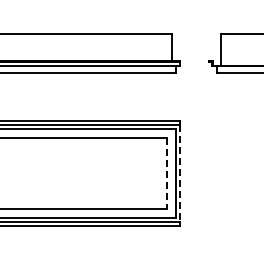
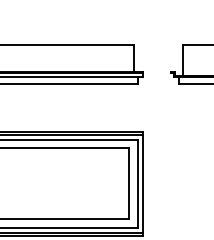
line: (167, 173) -> (129, 184), dashed -> solid
line: (180, 173) -> (142, 184), dashed -> solid

